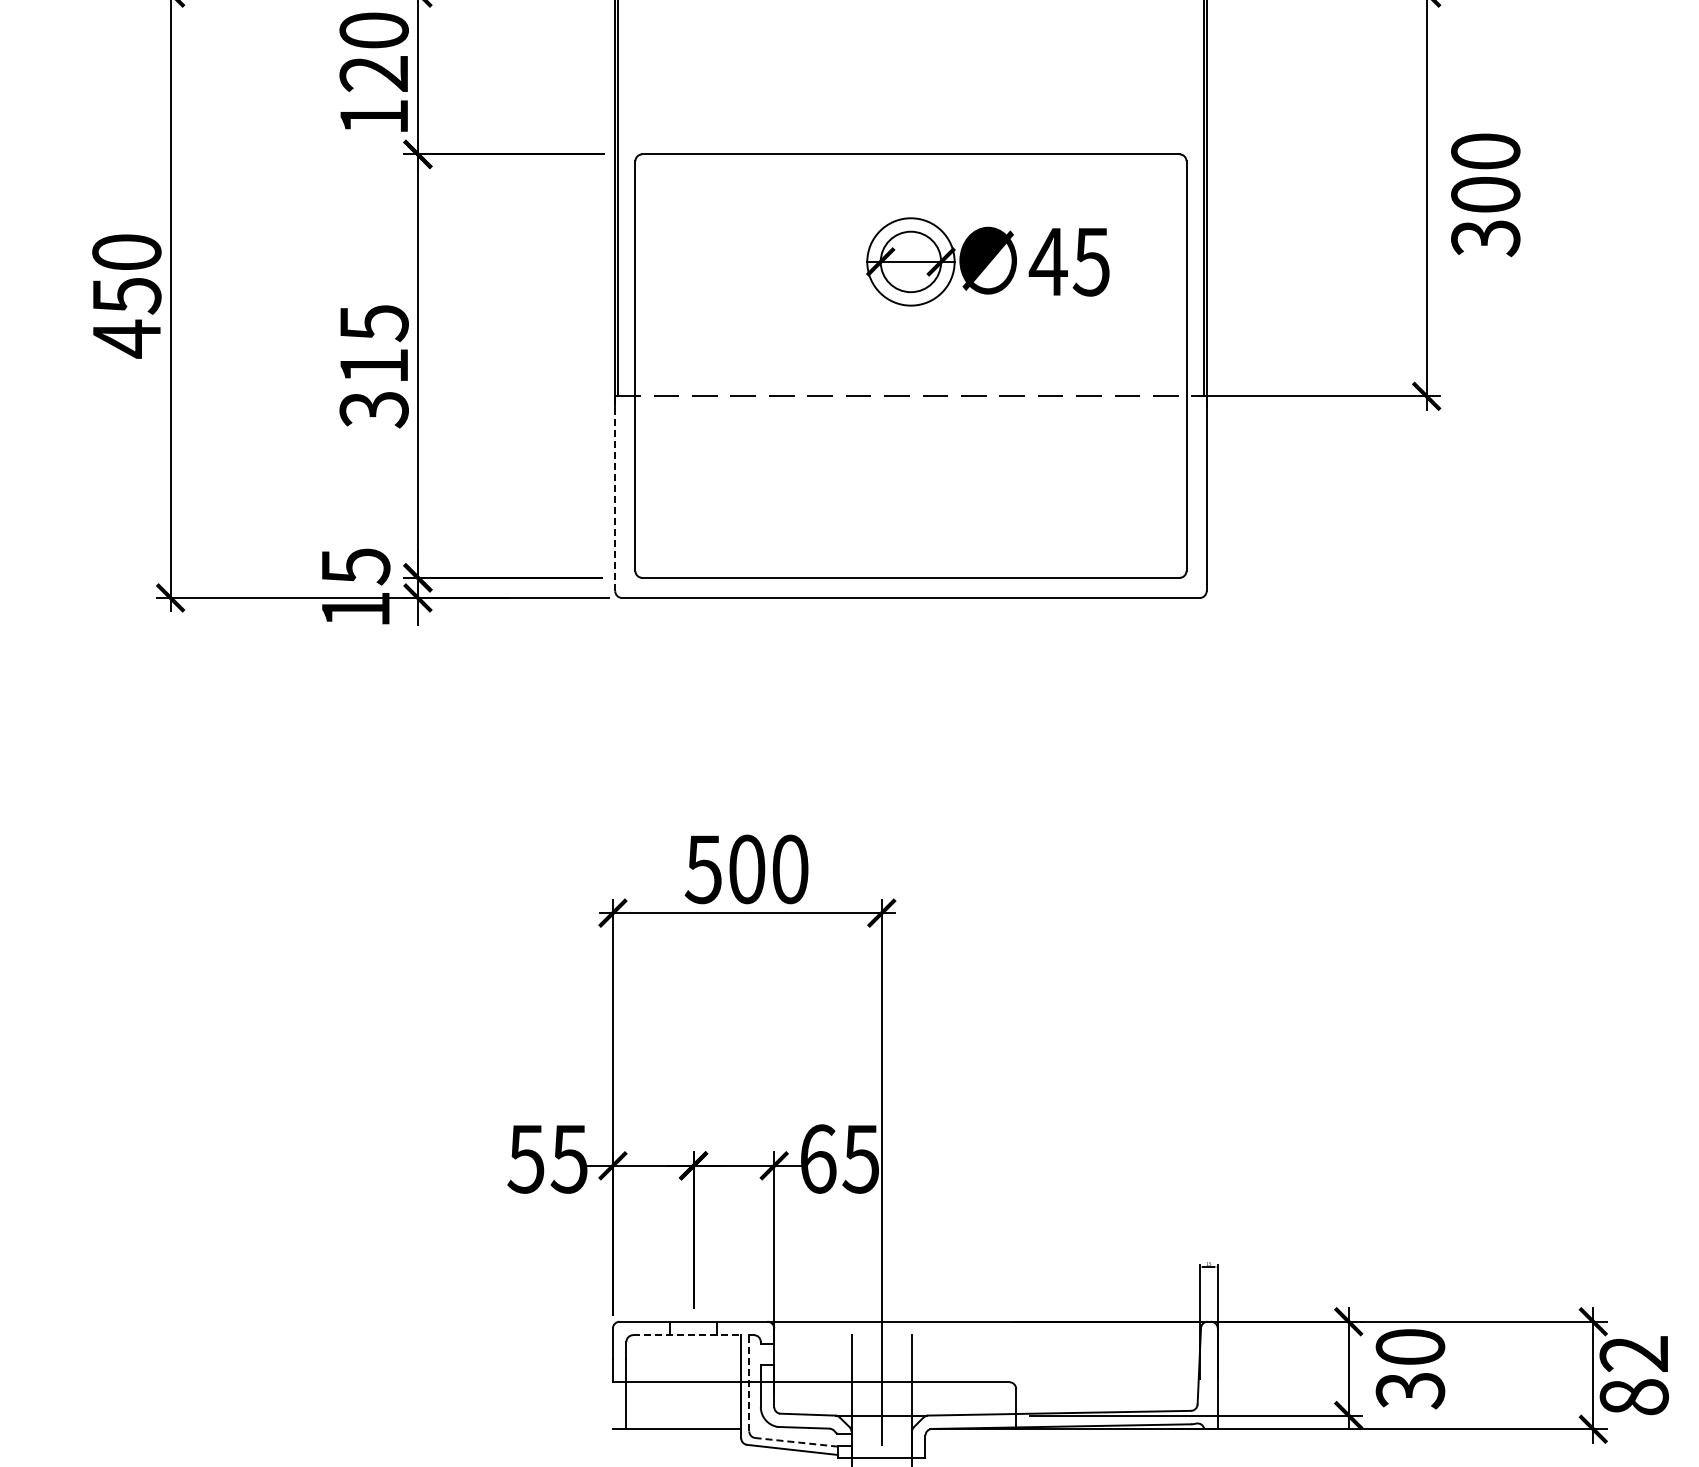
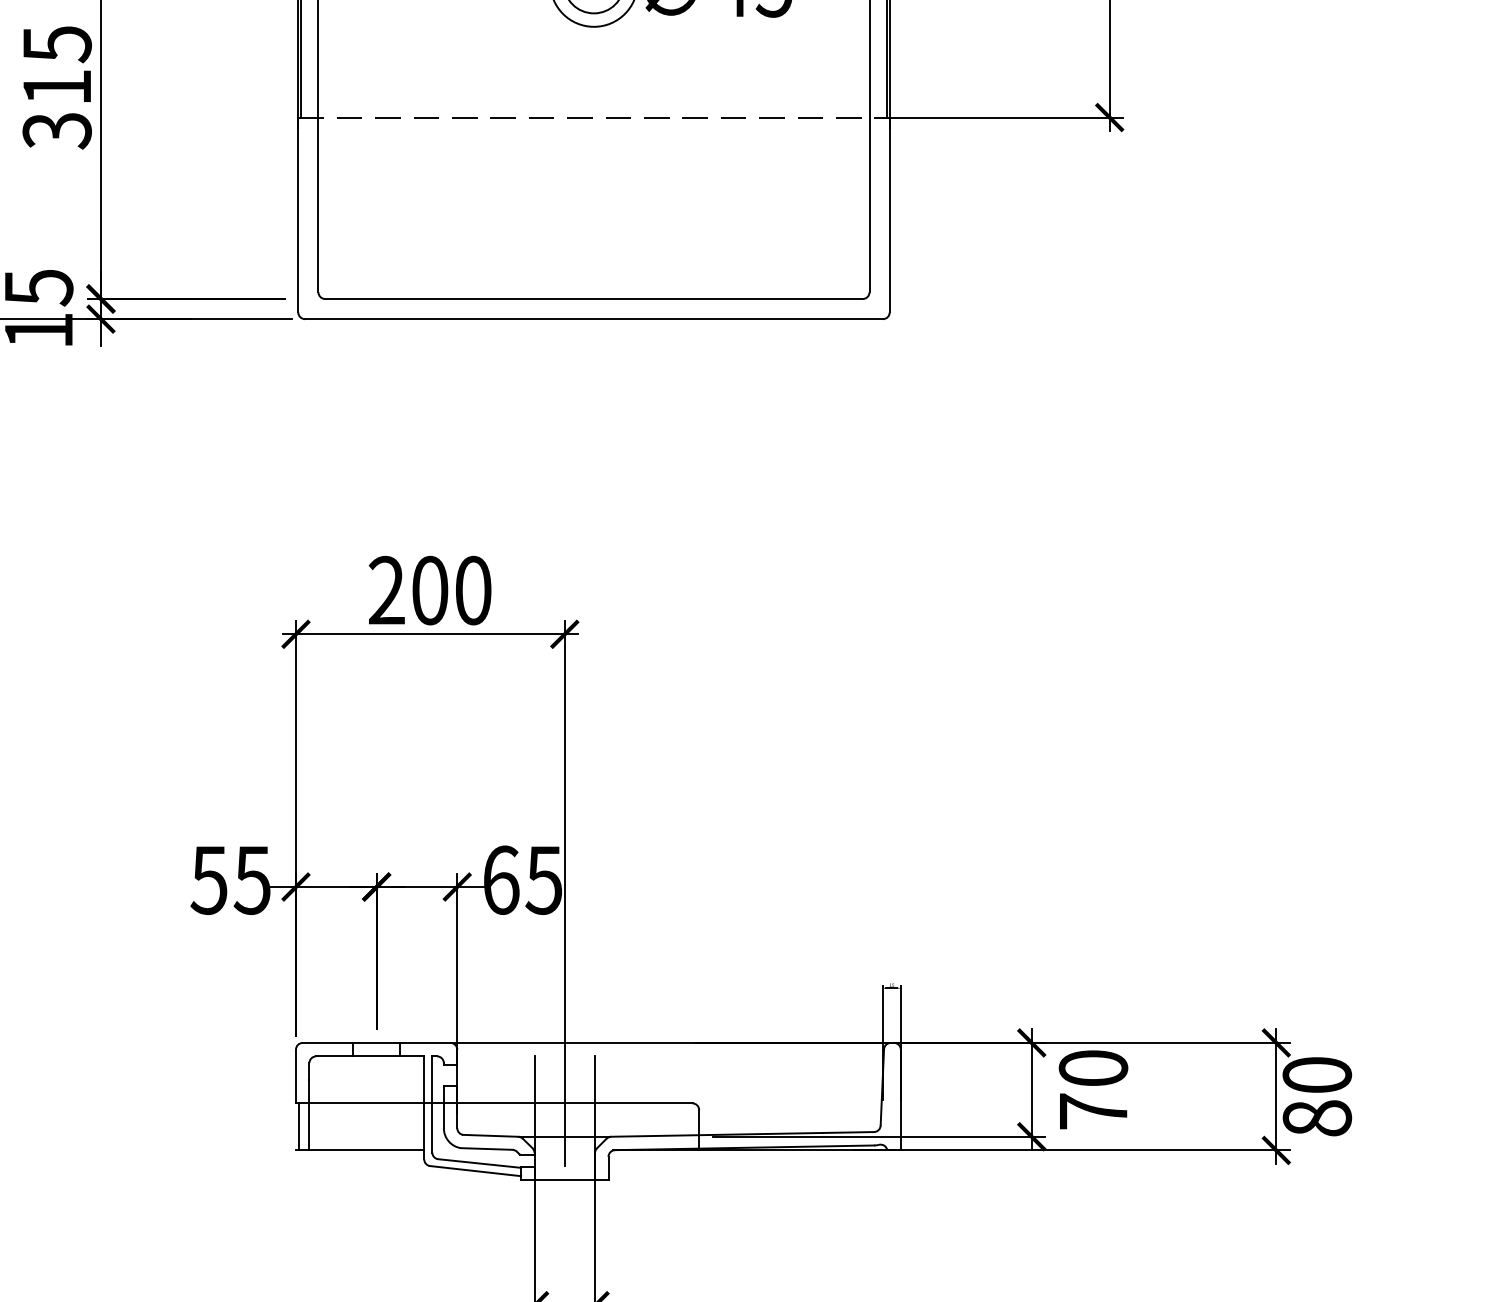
line: (615, 493) -> (298, 214), dashed -> solid
text: (702, 869) -> (385, 590), 500 -> 200
line: (687, 1335) -> (370, 1056), dashed -> solid
text: (1634, 1354) -> (1317, 1075), 82 -> 80
line: (749, 1382) -> (432, 1103), dashed -> solid
text: (1410, 1390) -> (1093, 1111), 30 -> 70
line: (615, 1405) -> (298, 1126), added
line: (796, 1442) -> (479, 1163), dashed -> solid

